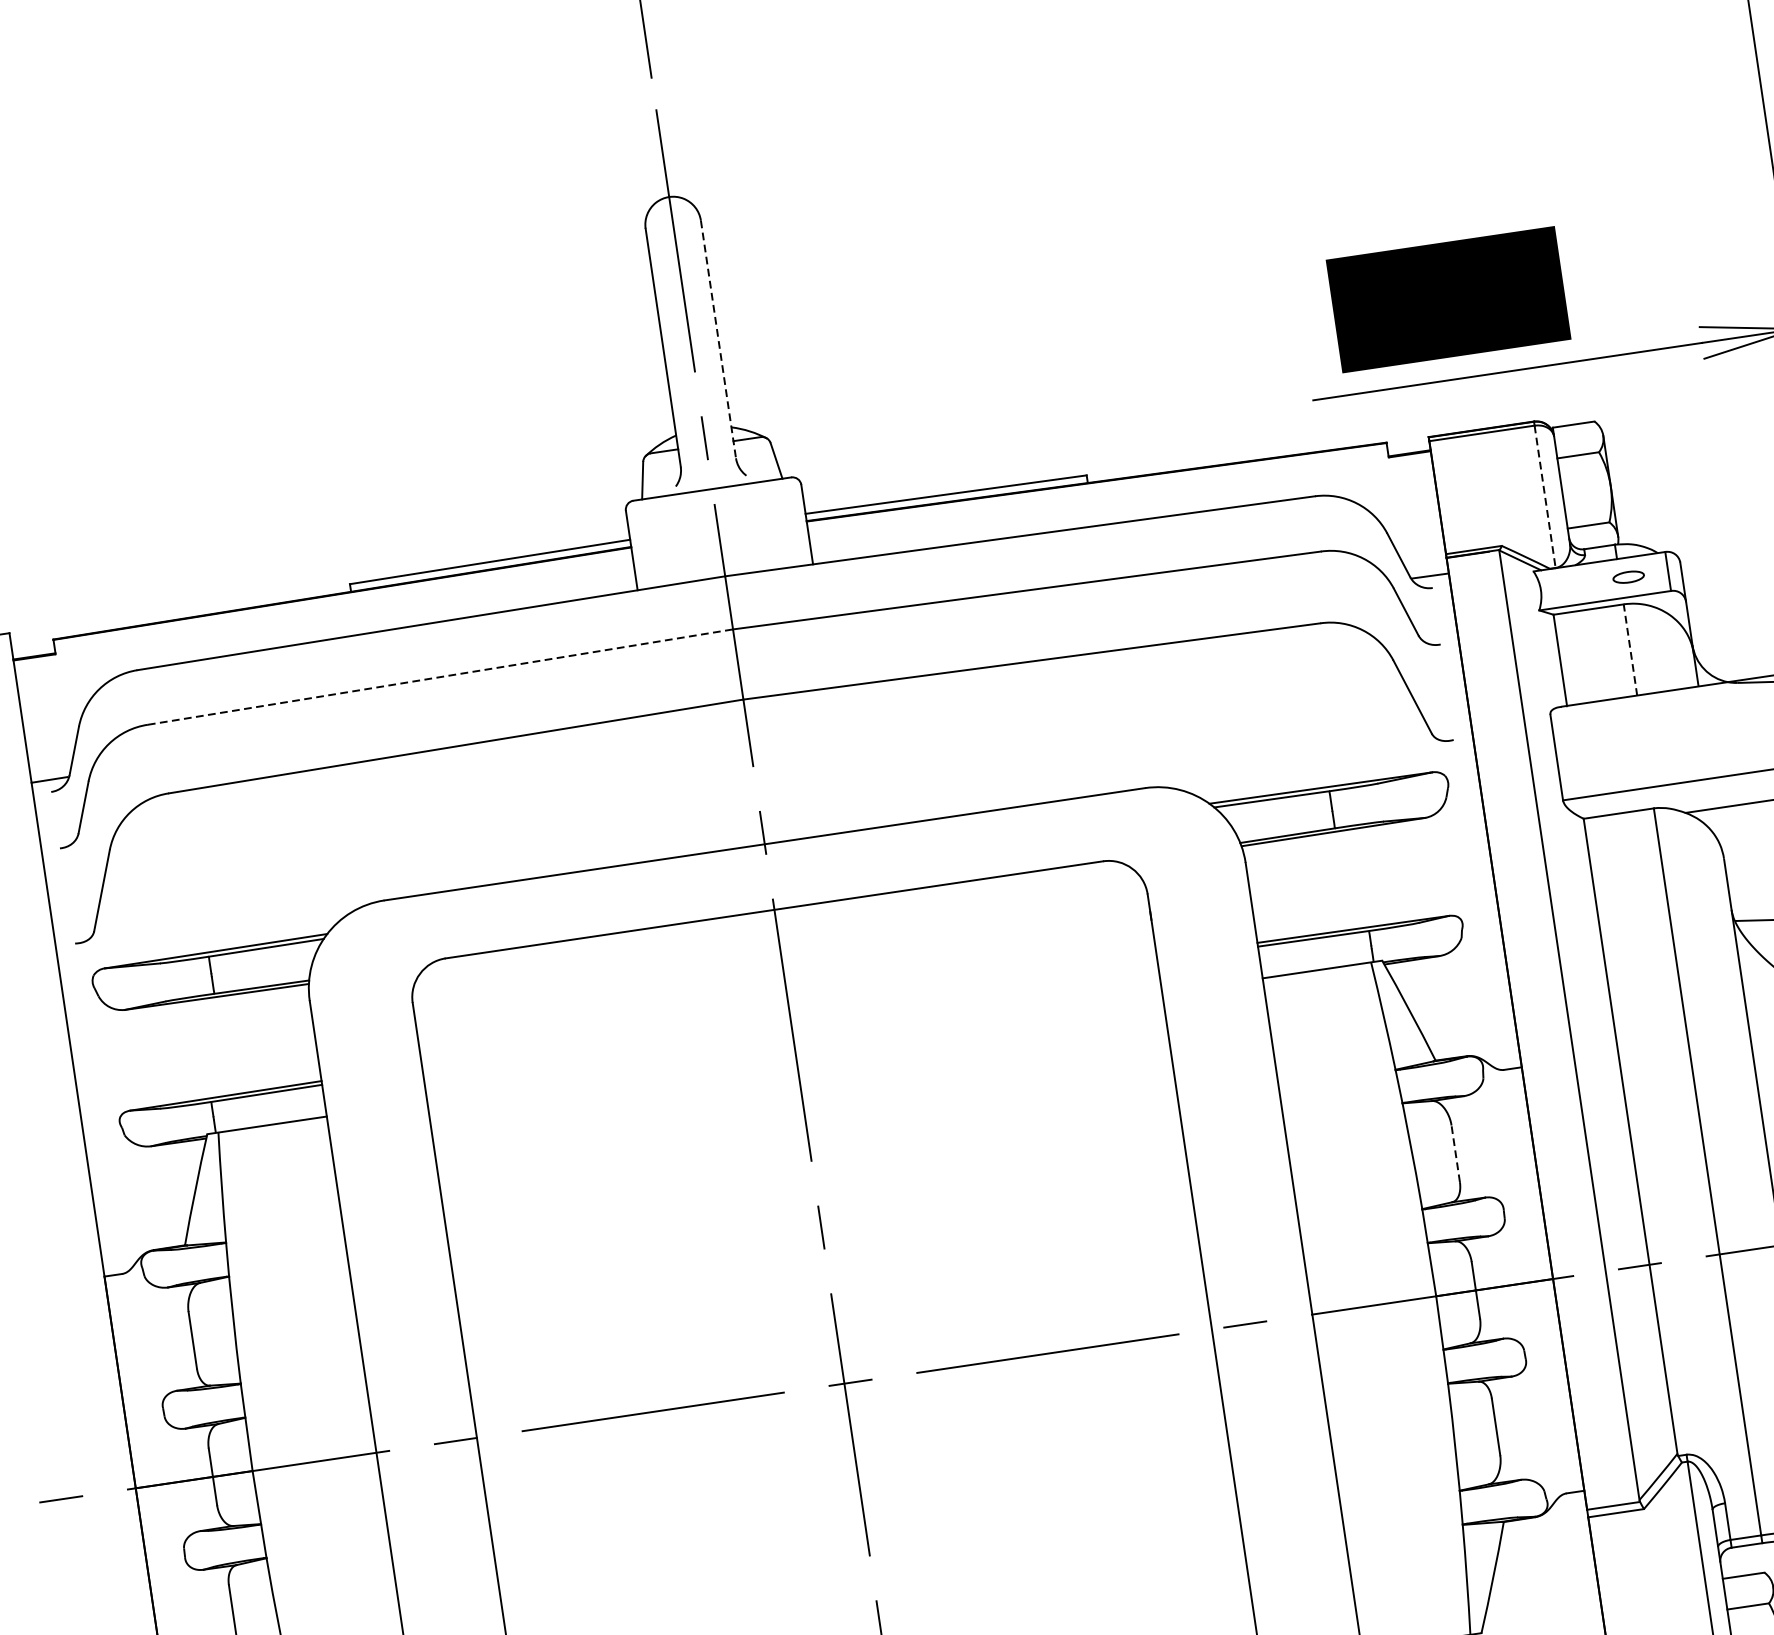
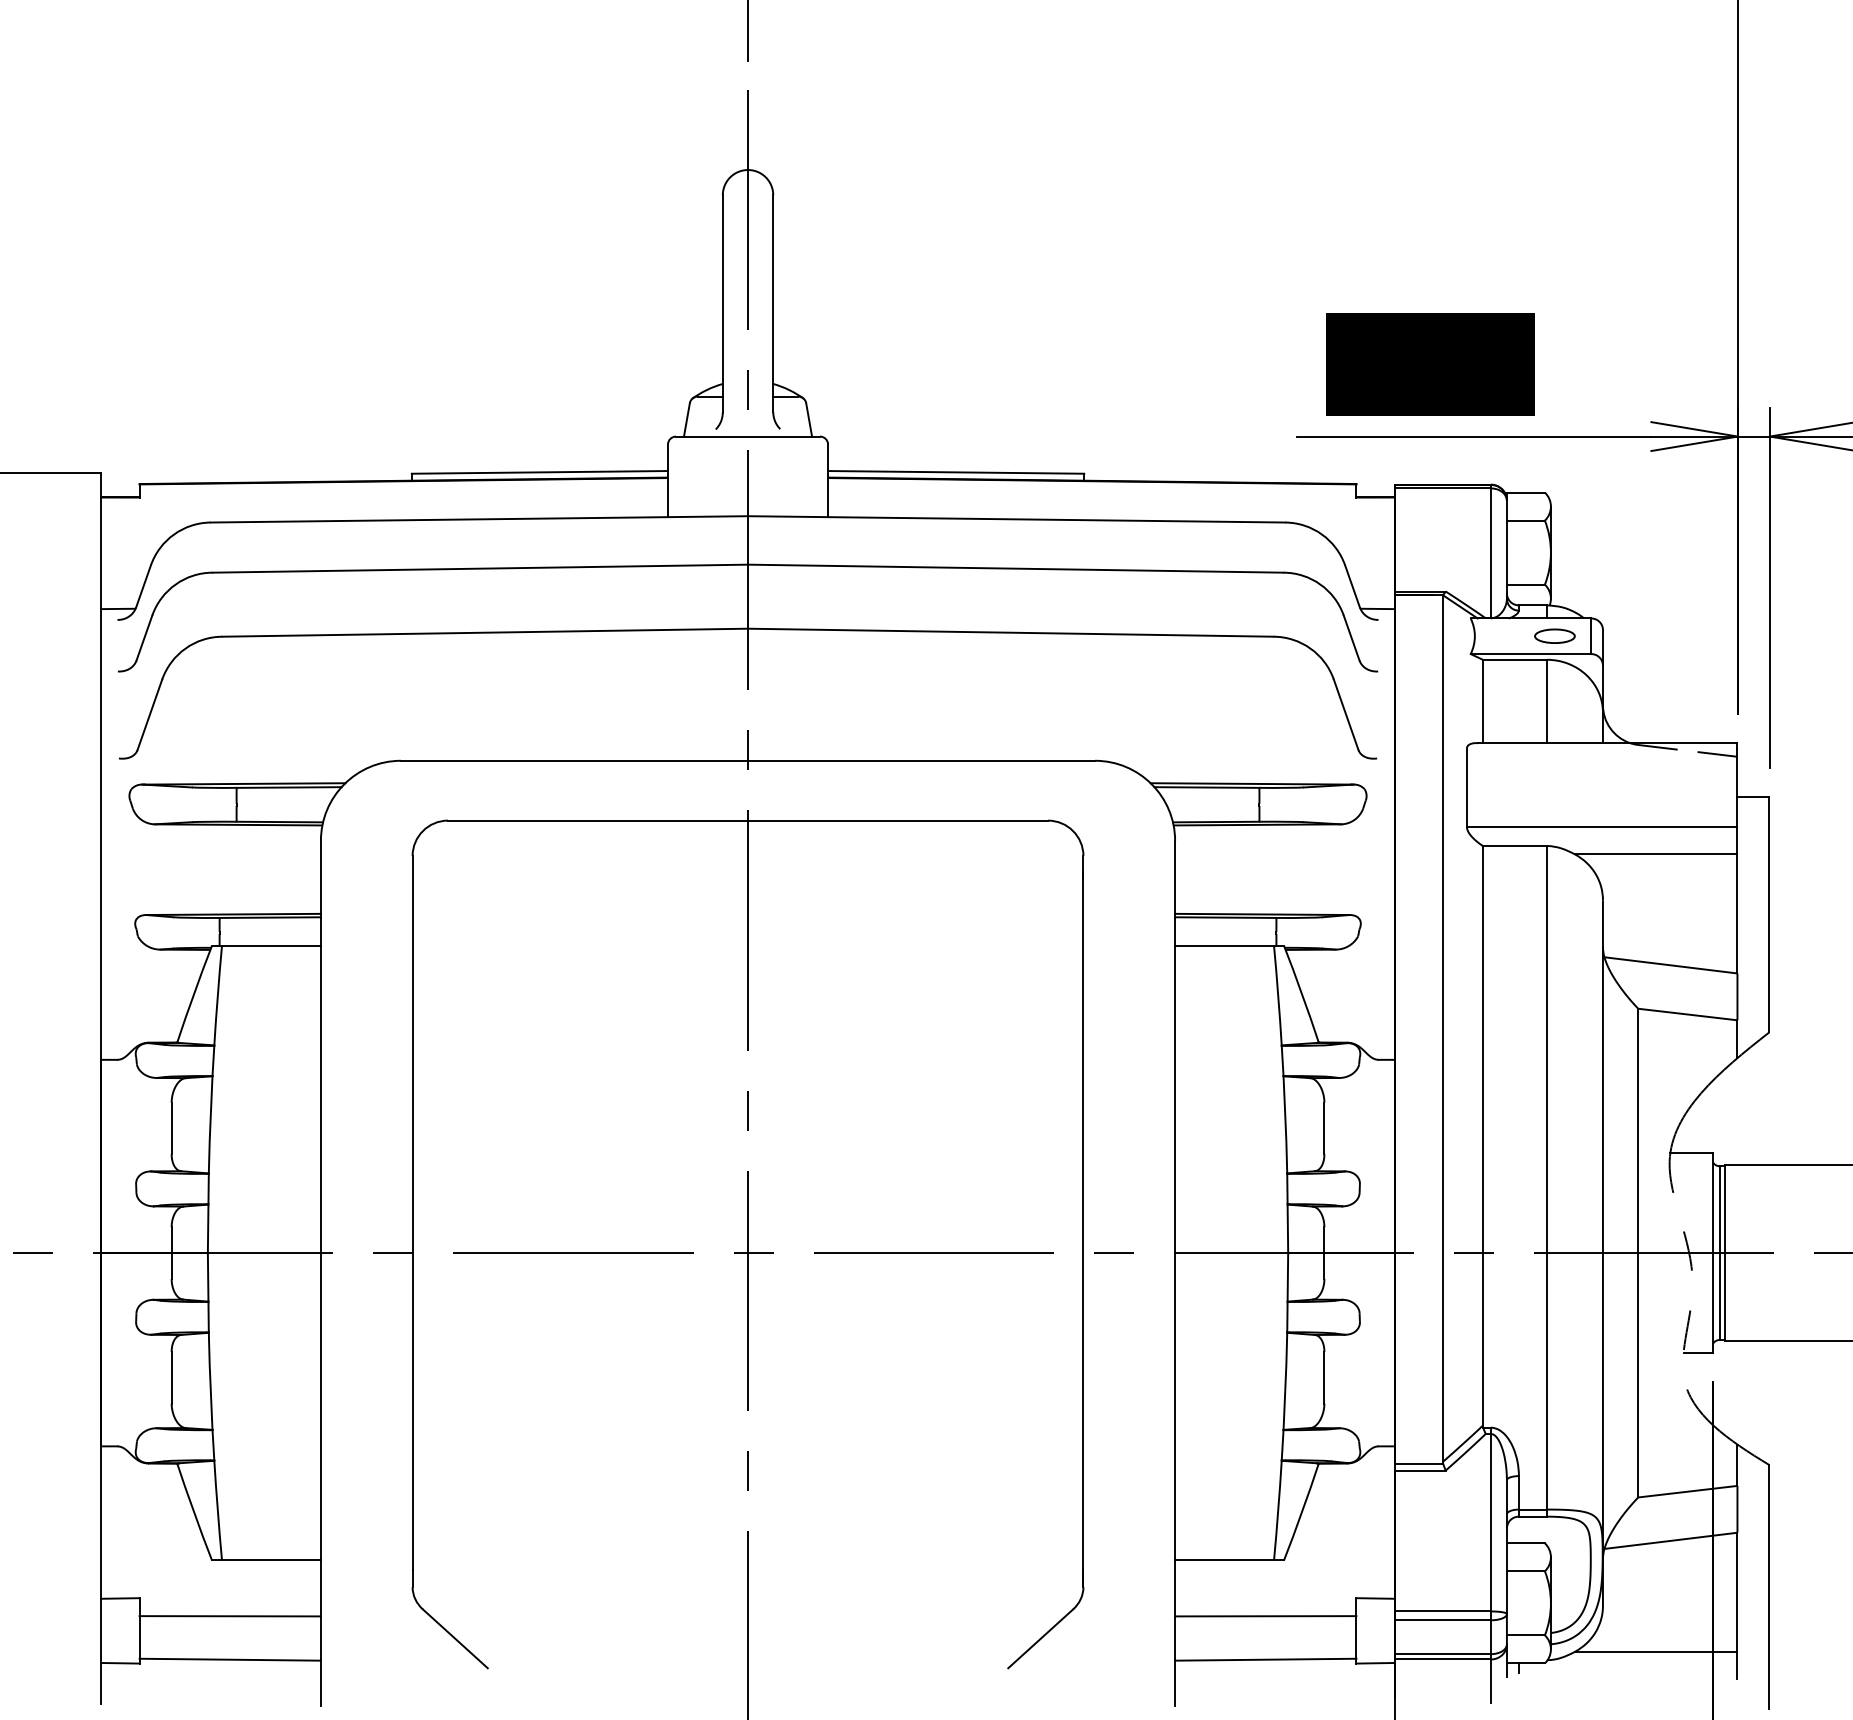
line: (718, 340) -> (773, 304), dashed -> solid
line: (1544, 497) -> (1490, 553), dashed -> solid
part: (1628, 576) -> (1554, 635), size x1.43
line: (1630, 650) -> (1546, 701), dashed -> solid
line: (440, 676) -> (480, 568), dashed -> solid
line: (1455, 1153) -> (1324, 1128), dashed -> solid

